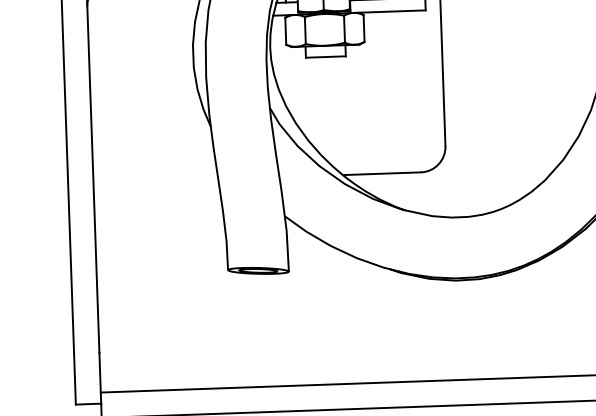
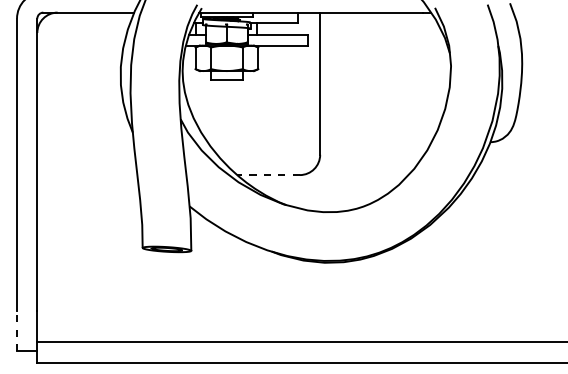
line: (381, 174) -> (268, 175), solid -> dashed
line: (75, 378) -> (17, 330), solid -> dashed

